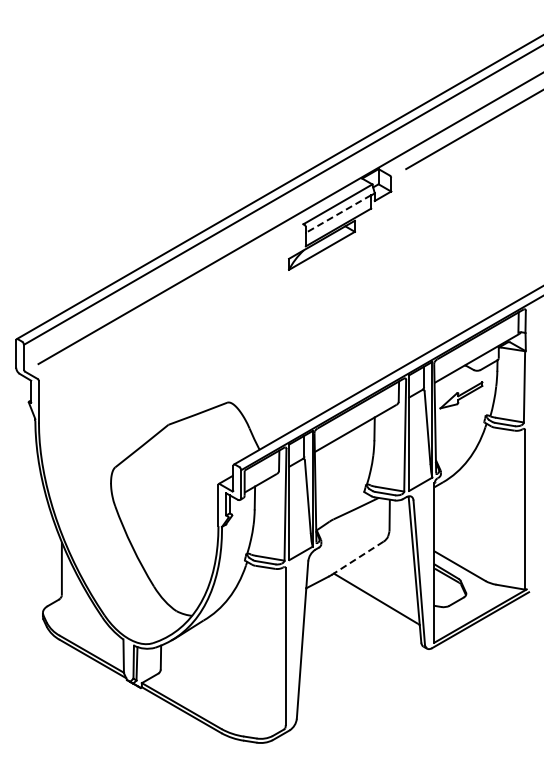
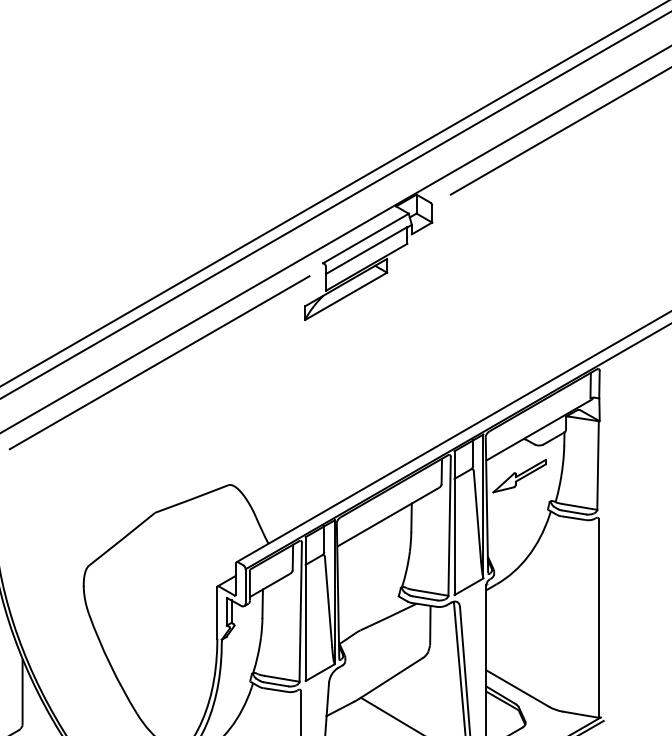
line: (338, 214) -> (366, 251), dashed -> solid
line: (171, 303) -> (158, 361), added
line: (358, 557) -> (391, 677), dashed -> solid

